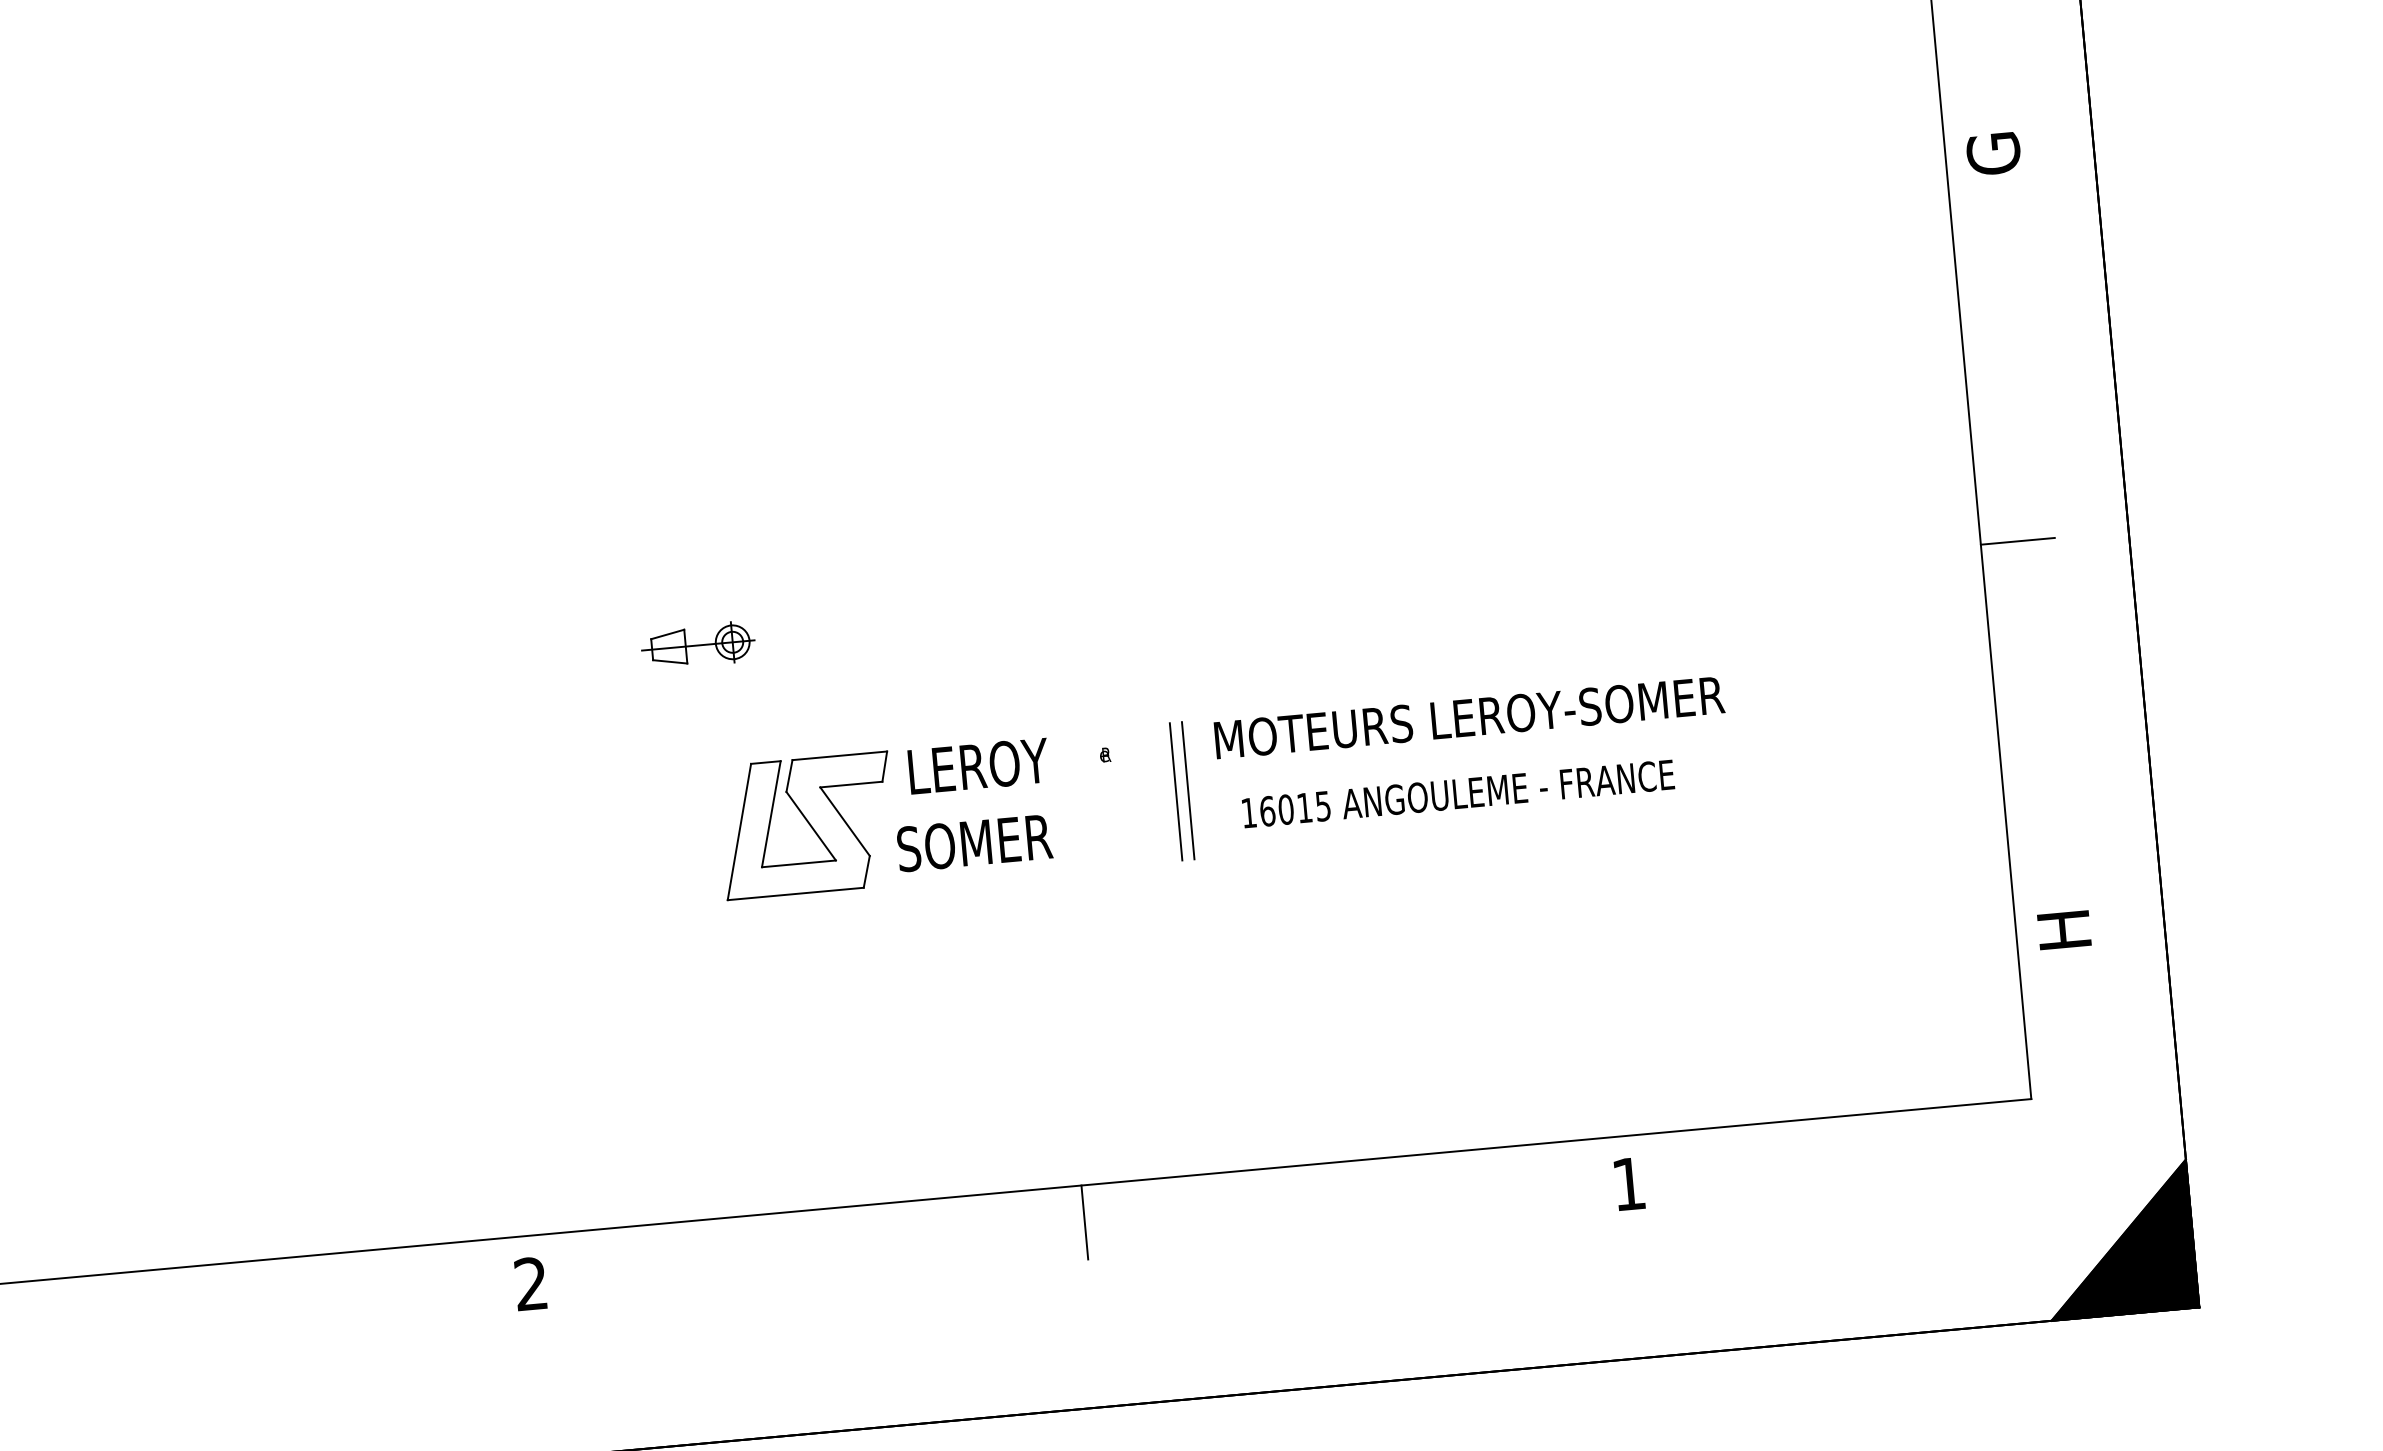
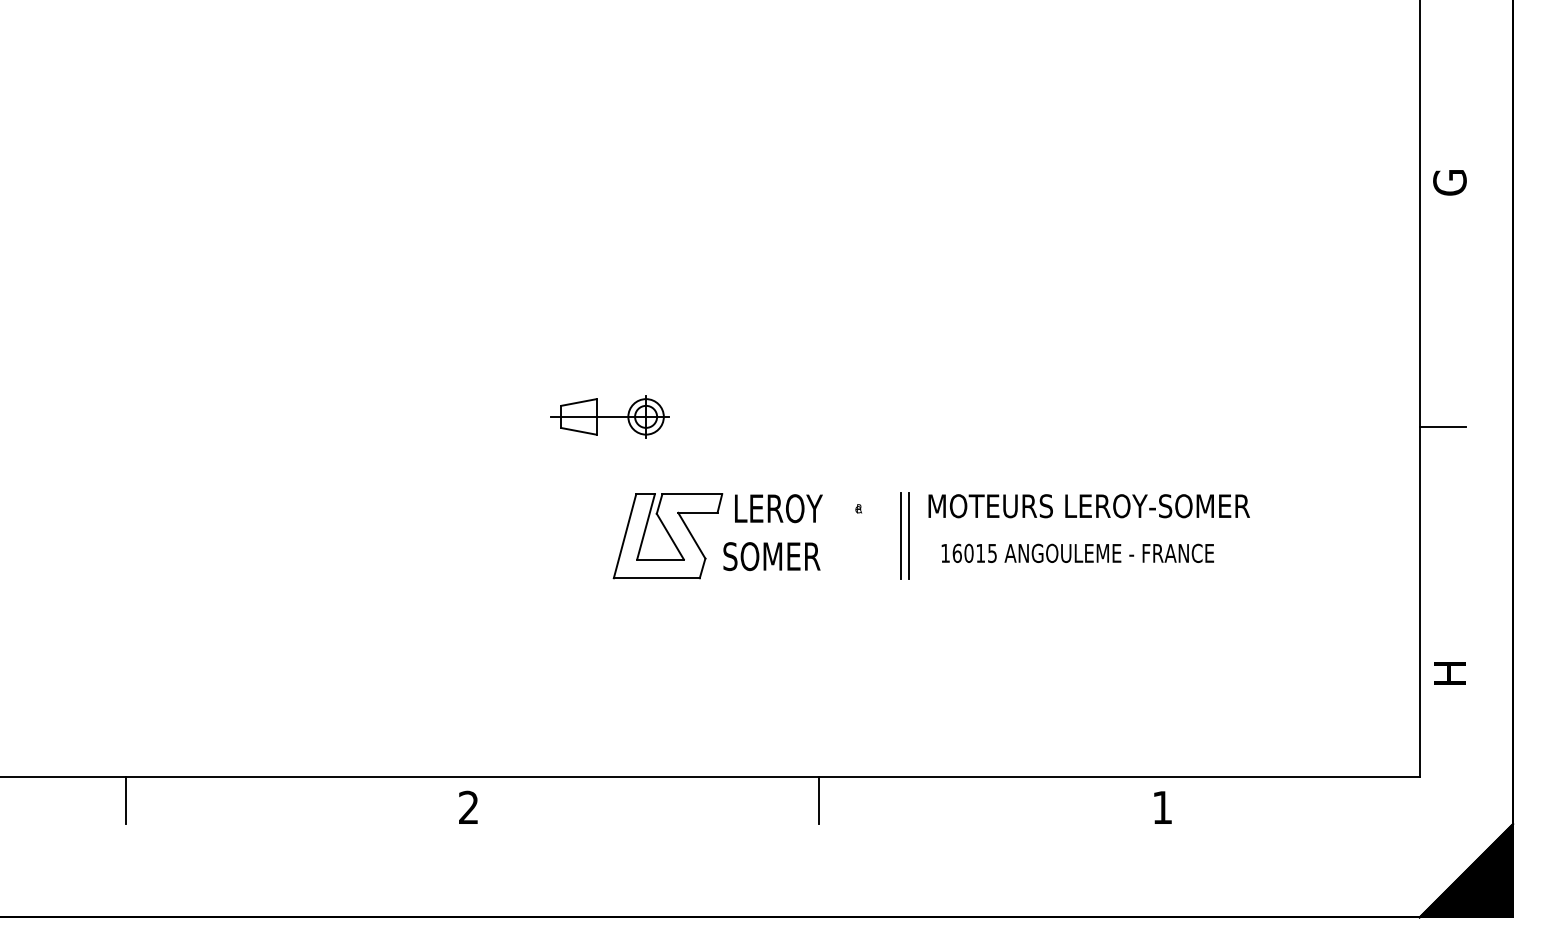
part: (697, 644) -> (609, 416), size x1.67

